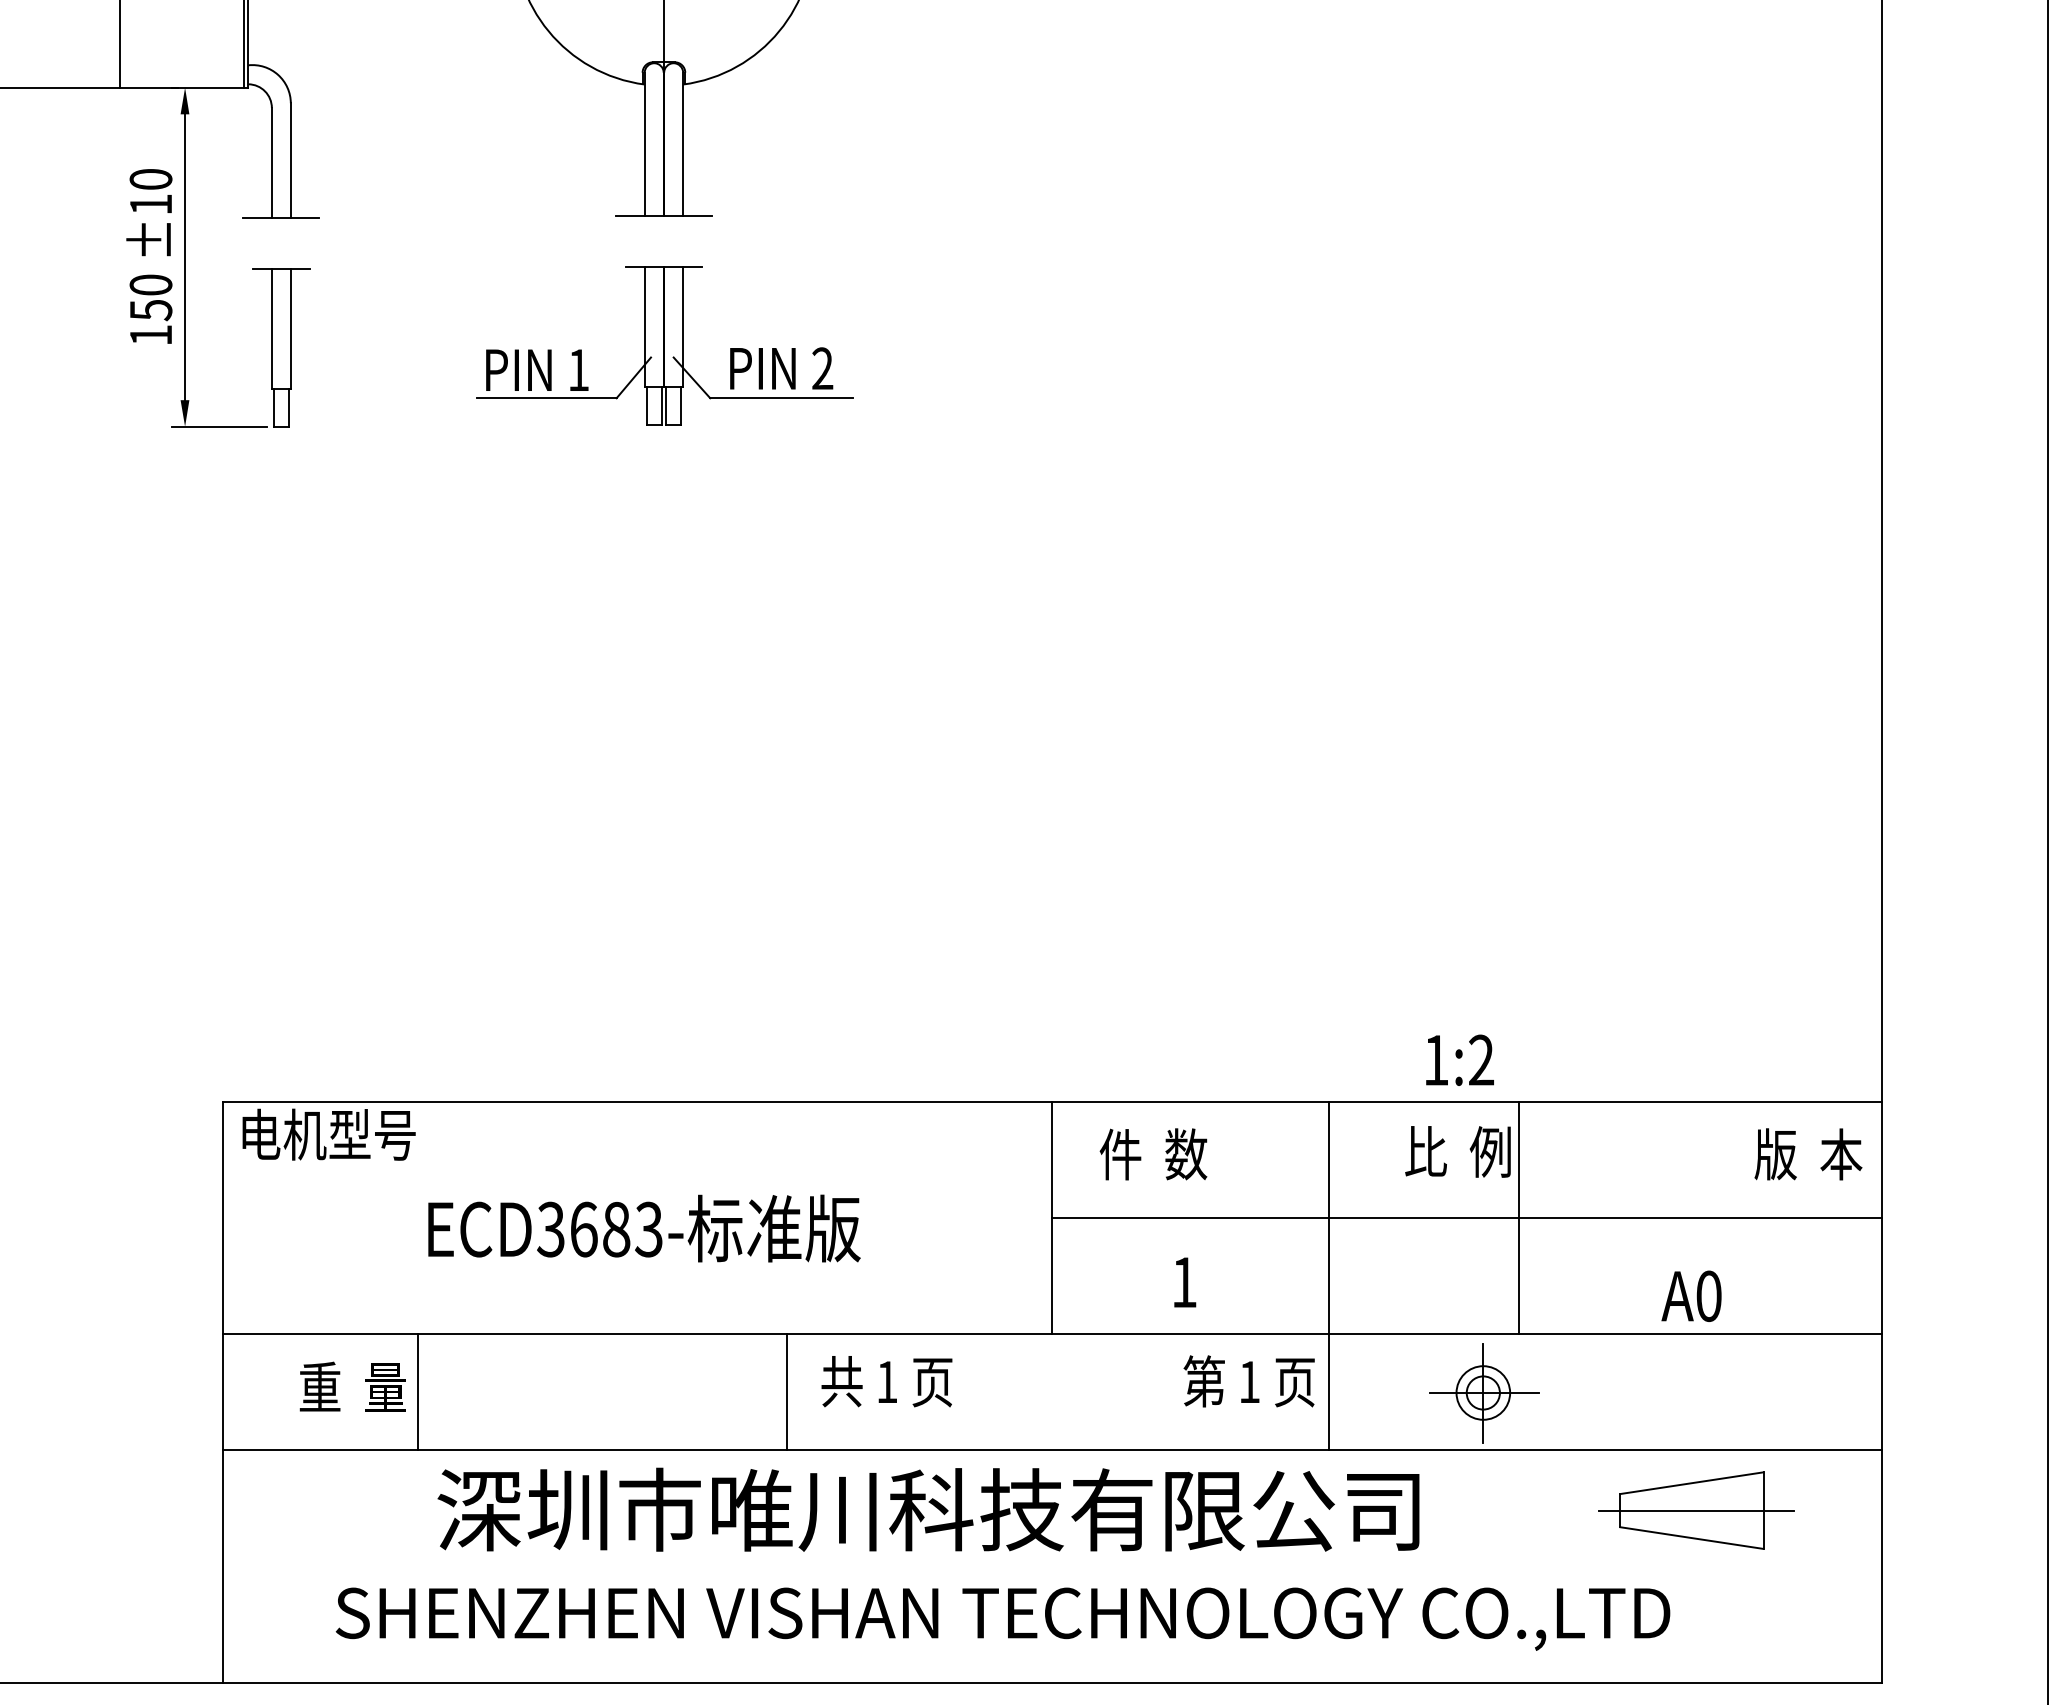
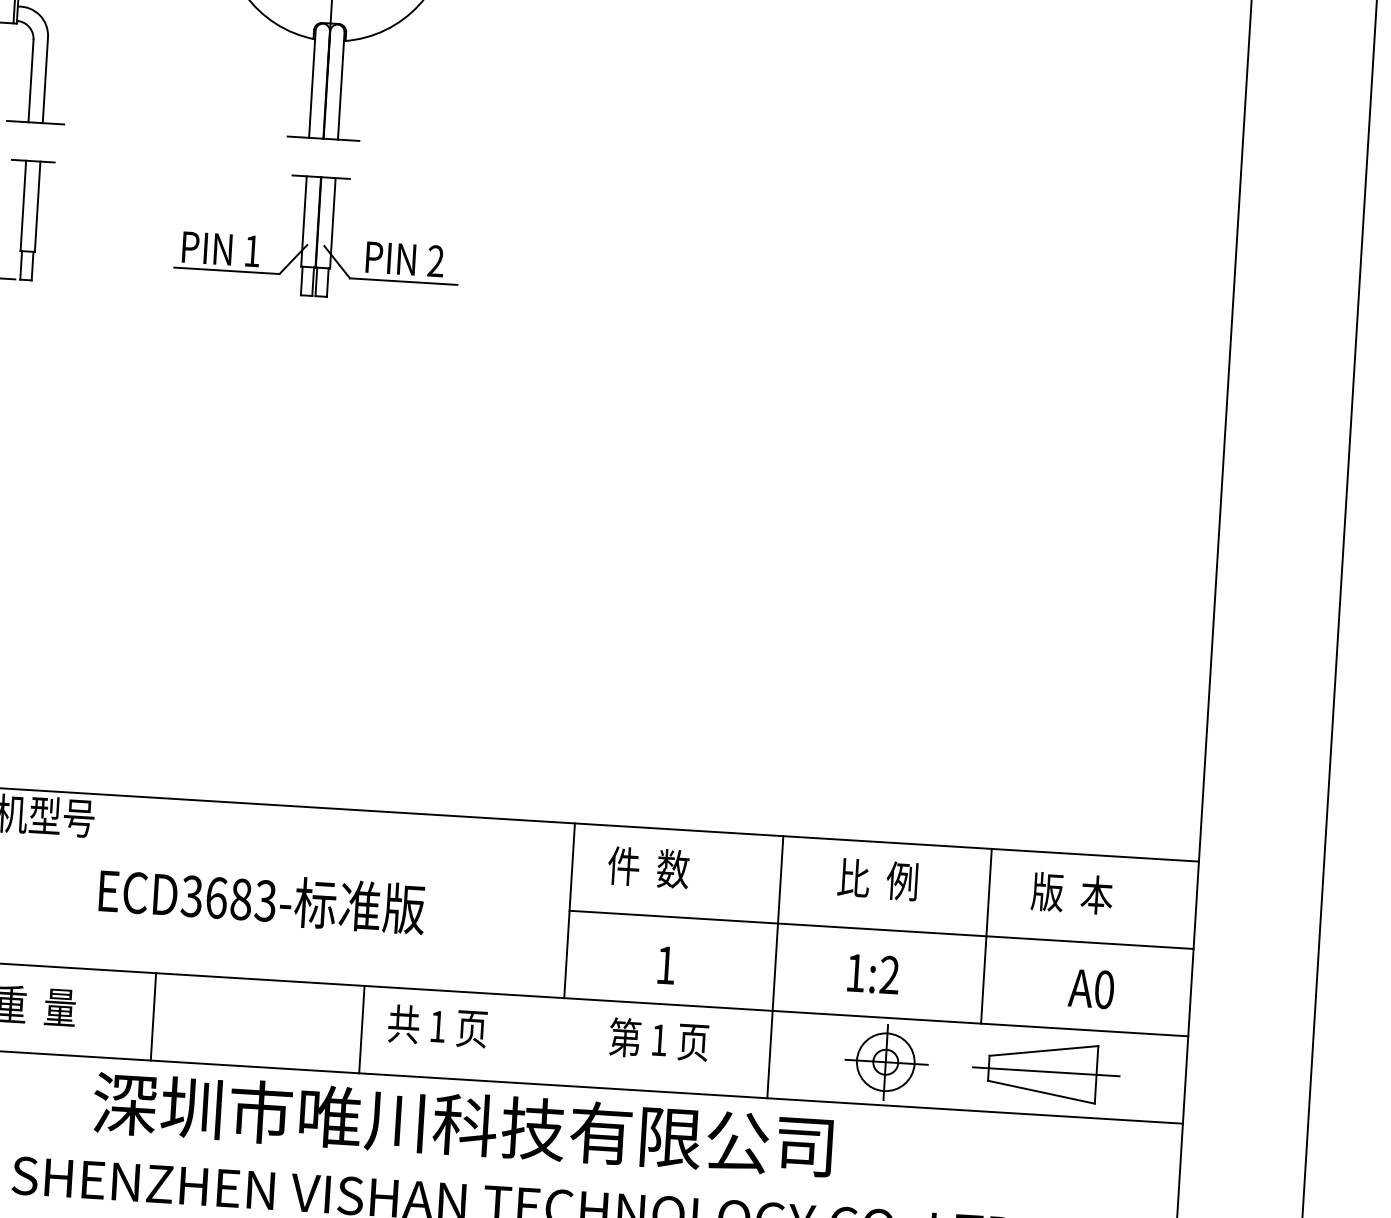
text: (1459, 1059) -> (873, 973), moved
text: (1808, 1154) -> (1072, 893), moved
line: (1519, 1217) -> (986, 935), moved
text: (1691, 1295) -> (1091, 988), moved
text: (1248, 1381) -> (658, 1039), moved
line: (417, 1392) -> (153, 1017), moved
circle: (1483, 1392) -> (885, 1061), size x1.43
part: (1696, 1510) -> (1046, 1071), moved

